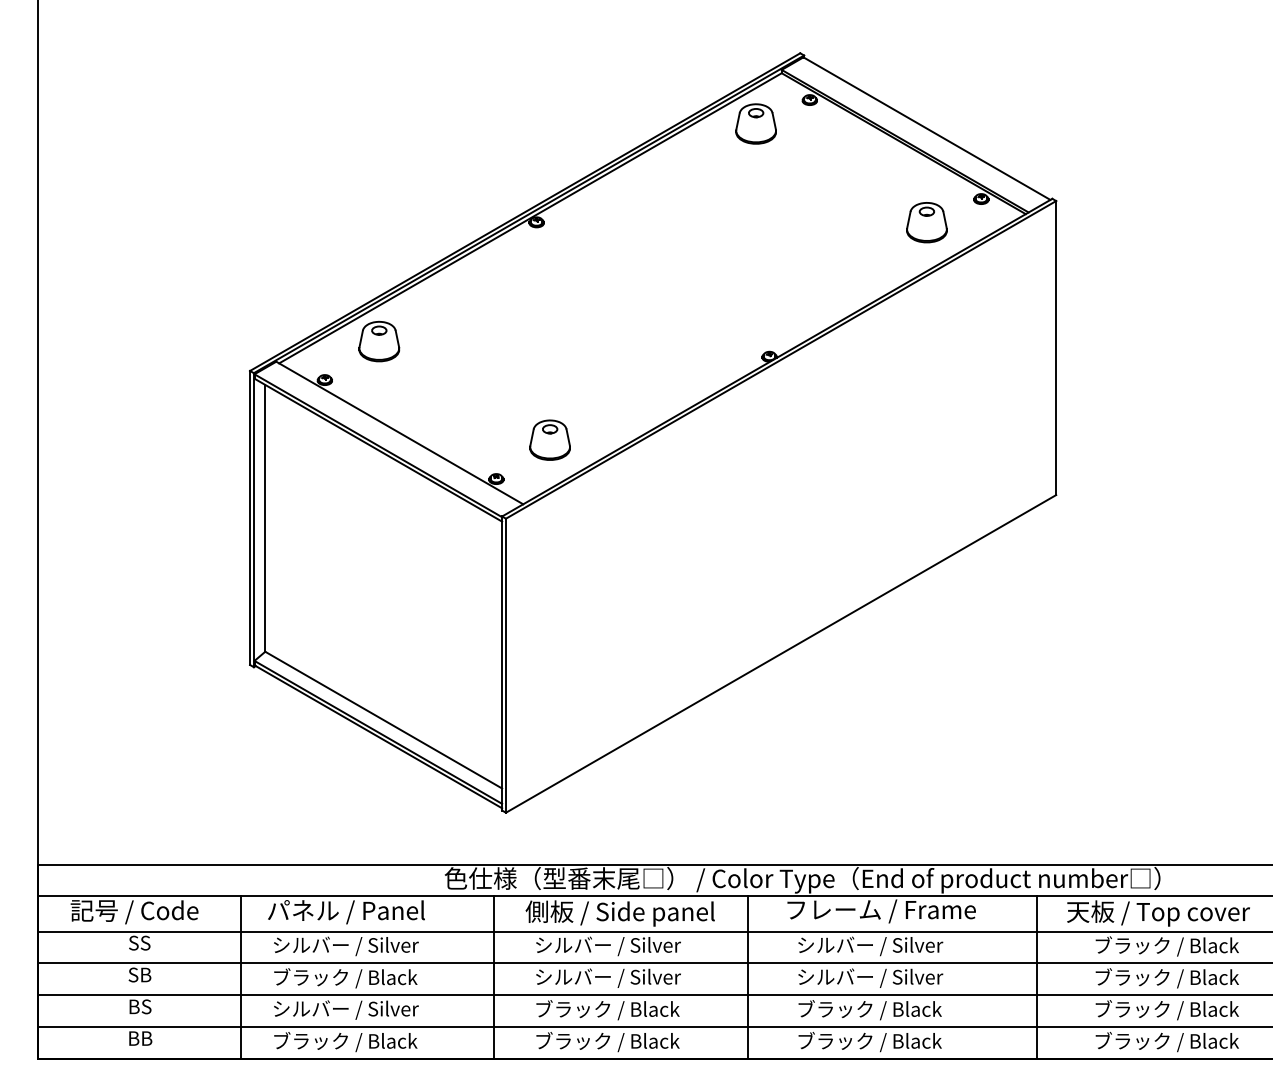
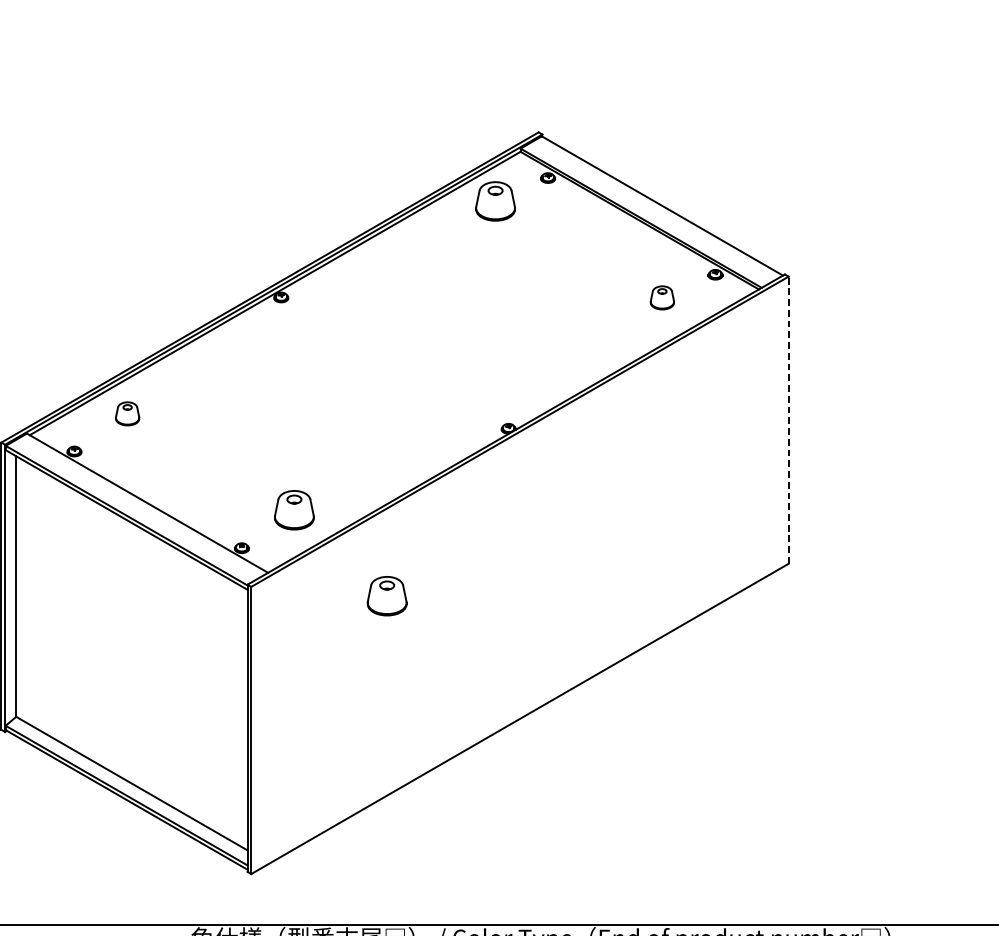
part: (926, 222) -> (661, 297), size x0.6
part: (379, 341) -> (127, 413), size x0.6
line: (1056, 347) -> (788, 419), solid -> dashed
part: (644, 527) -> (386, 595), added

